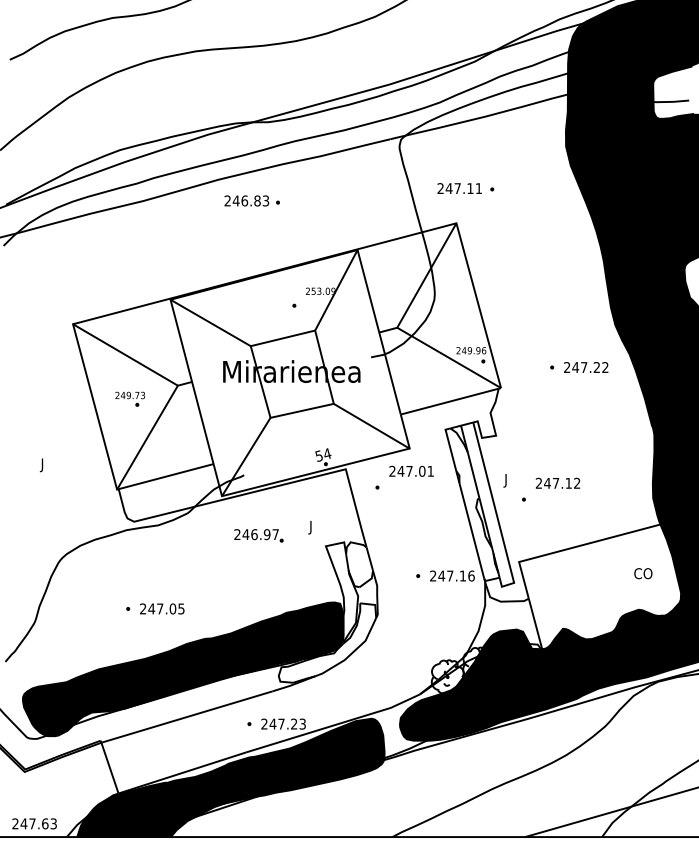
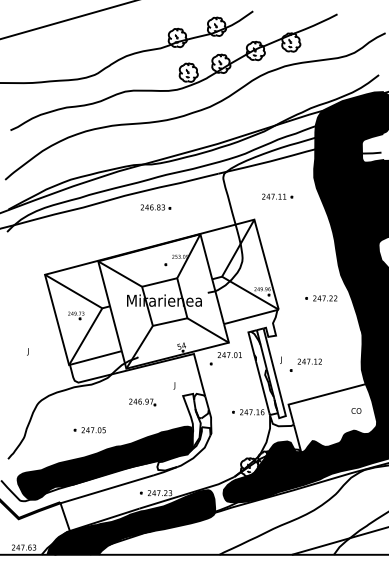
part: (465, 188) -> (277, 196), moved
part: (253, 201) -> (156, 207), moved
part: (258, 536) -> (142, 402), moved

